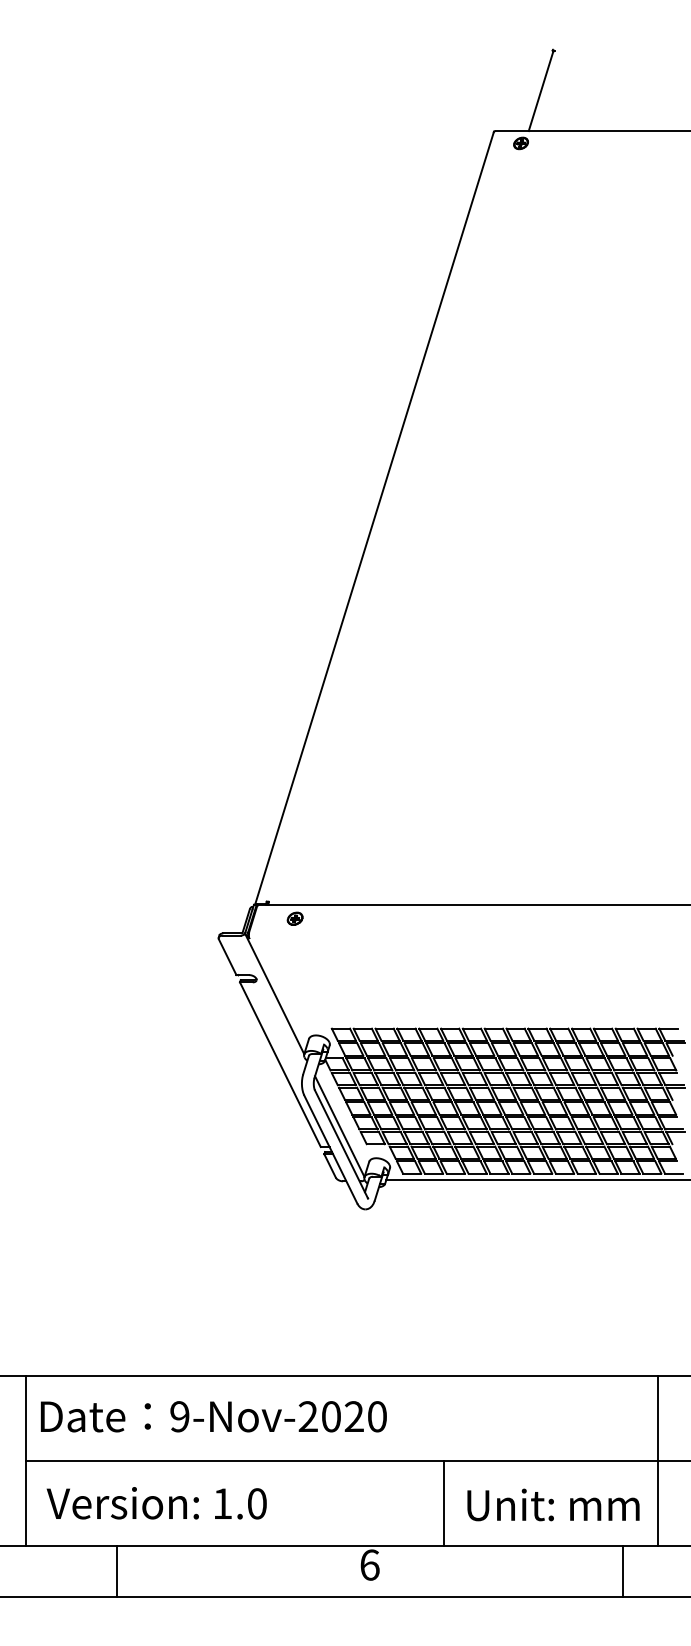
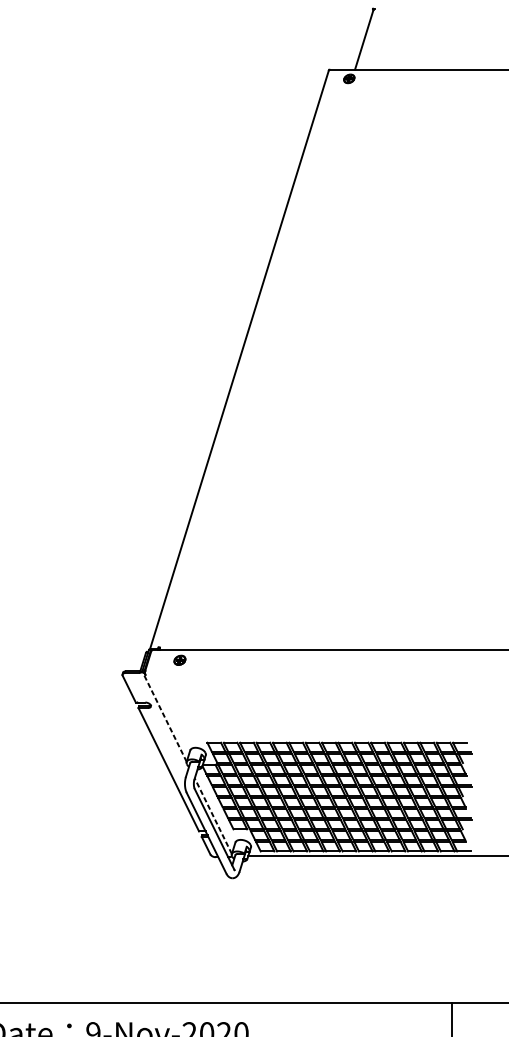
line: (274, 994) -> (164, 717), solid -> dashed
line: (339, 1126) -> (213, 816), solid -> dashed

